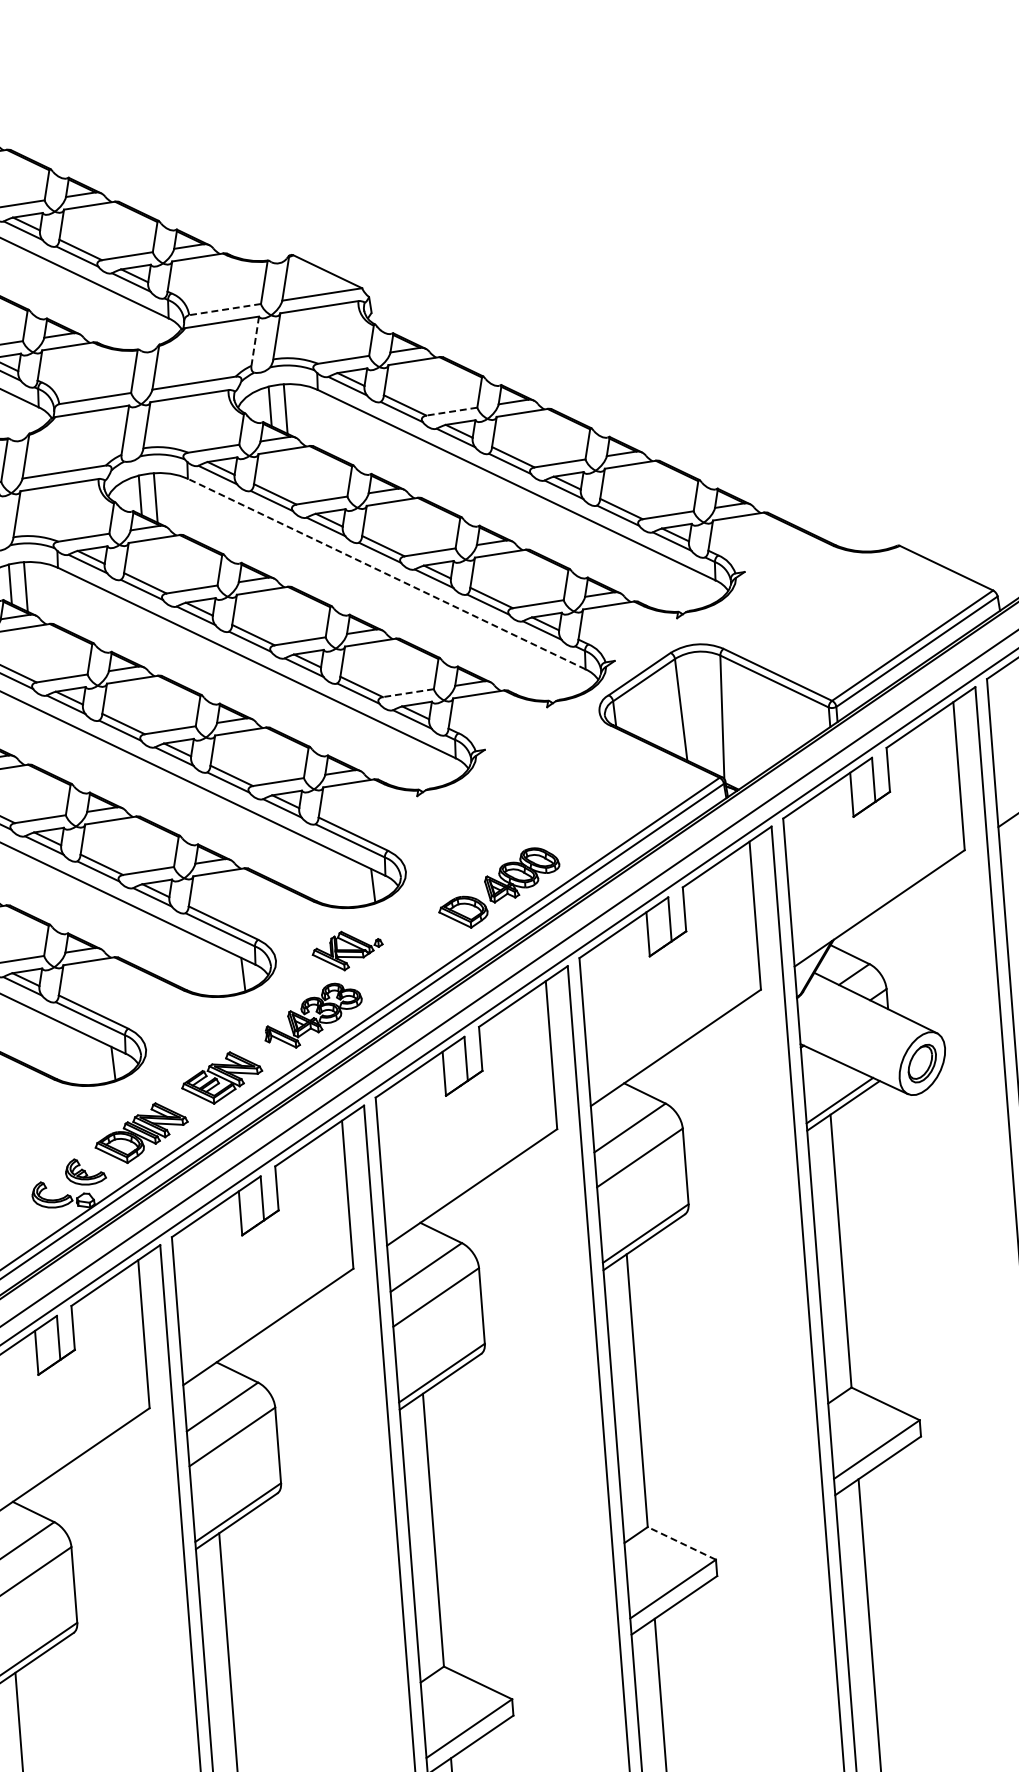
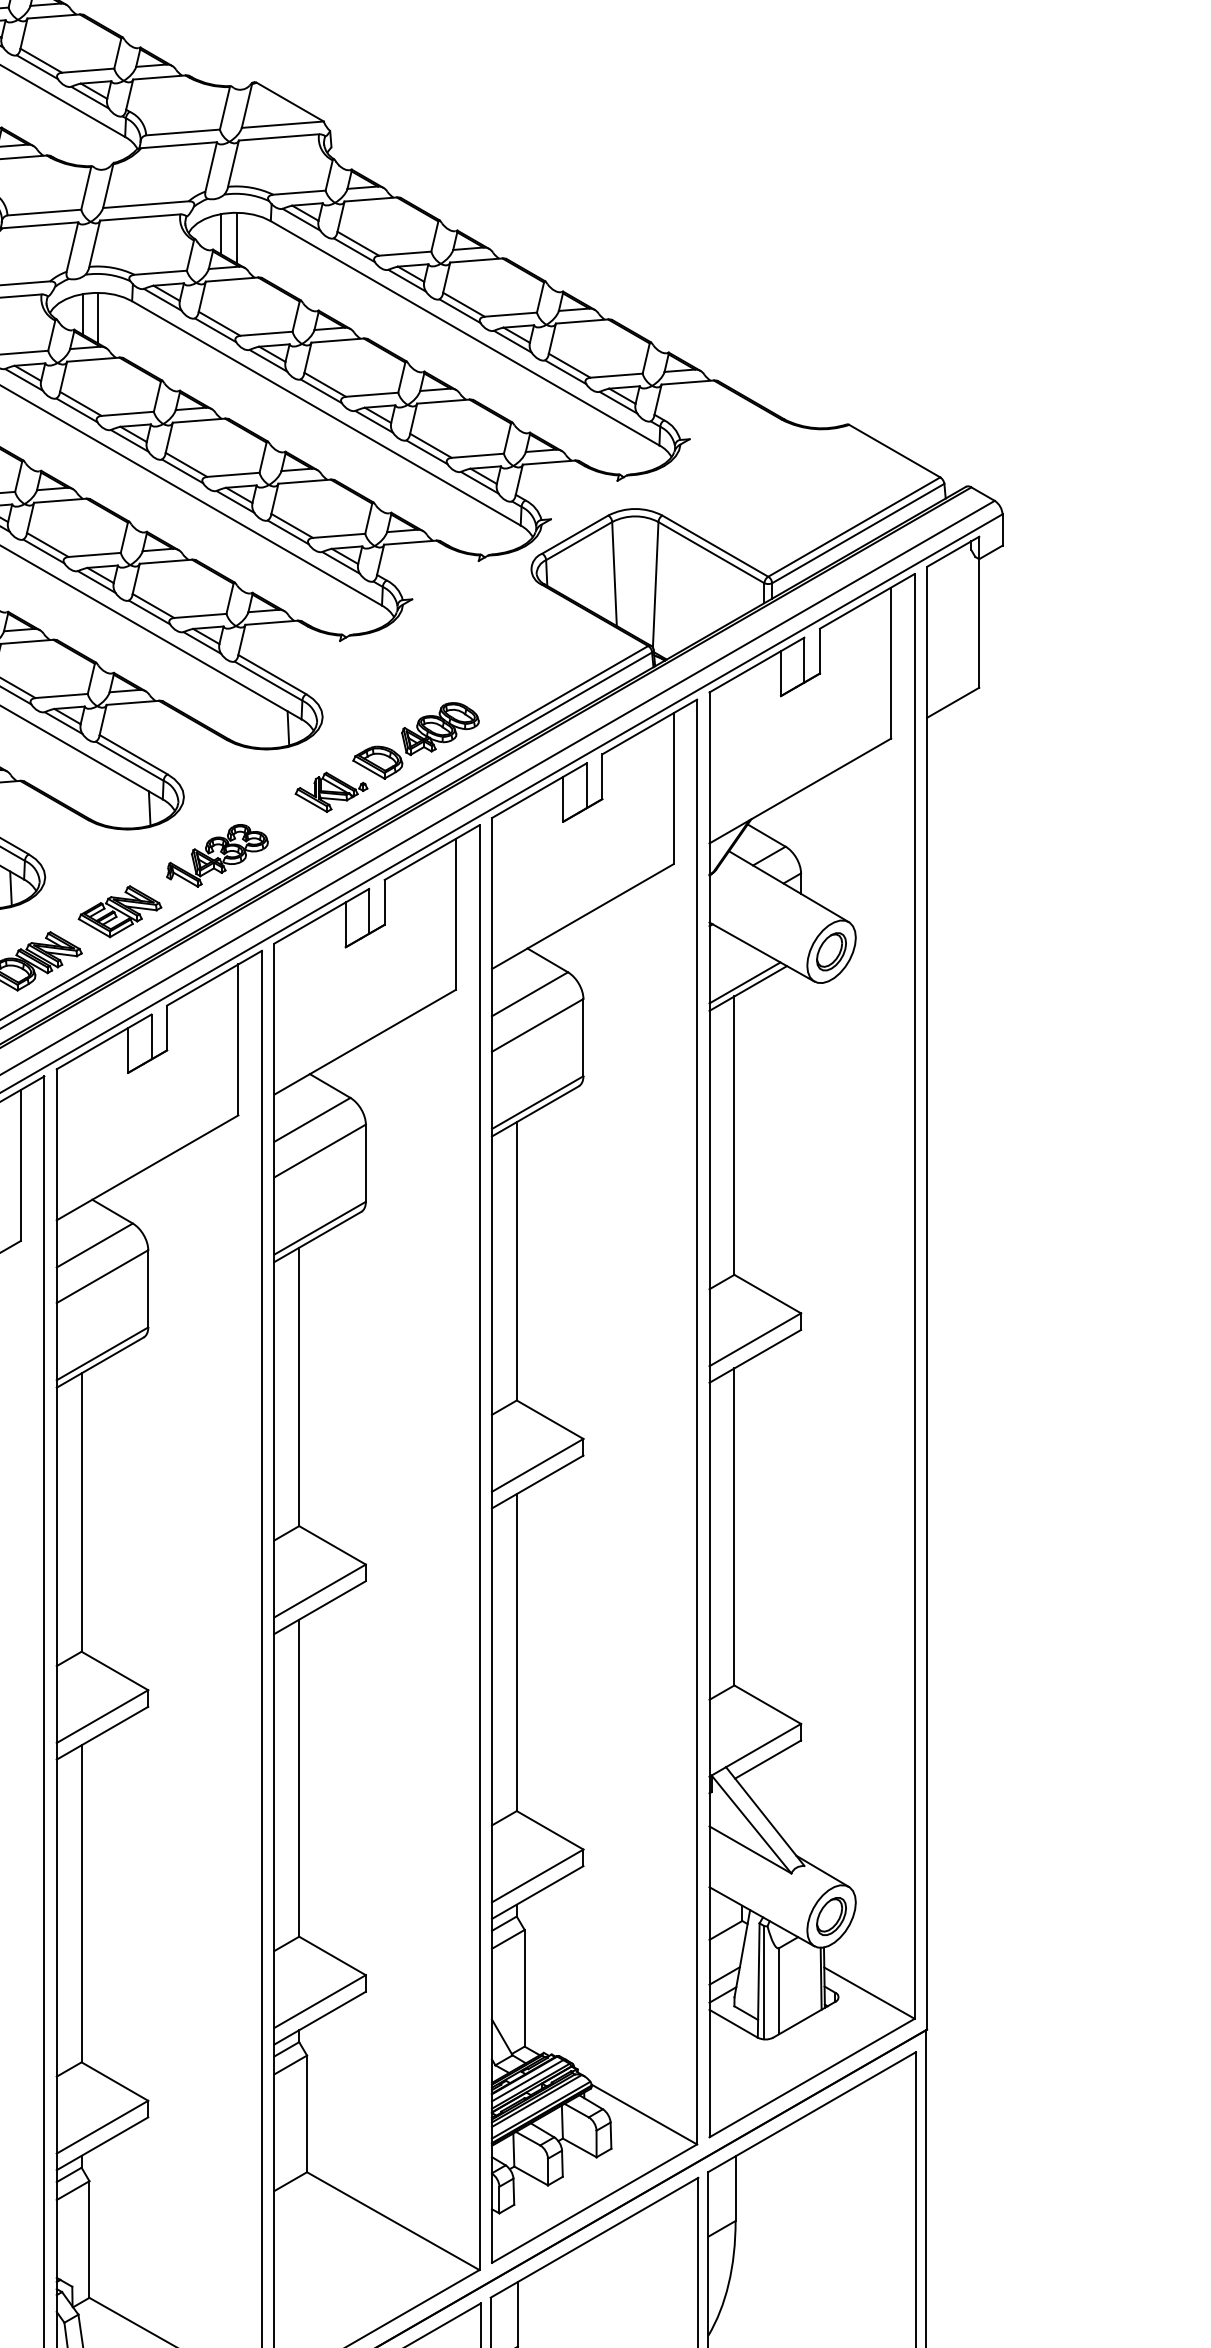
line: (225, 309) -> (183, 132), dashed -> solid
line: (255, 341) -> (211, 167), dashed -> solid
line: (451, 411) -> (404, 253), dashed -> solid
line: (385, 574) -> (325, 413), dashed -> solid
line: (407, 692) -> (338, 535), dashed -> solid
part: (347, 949) -> (331, 791), moved
line: (681, 1543) -> (549, 1419), dashed -> solid

